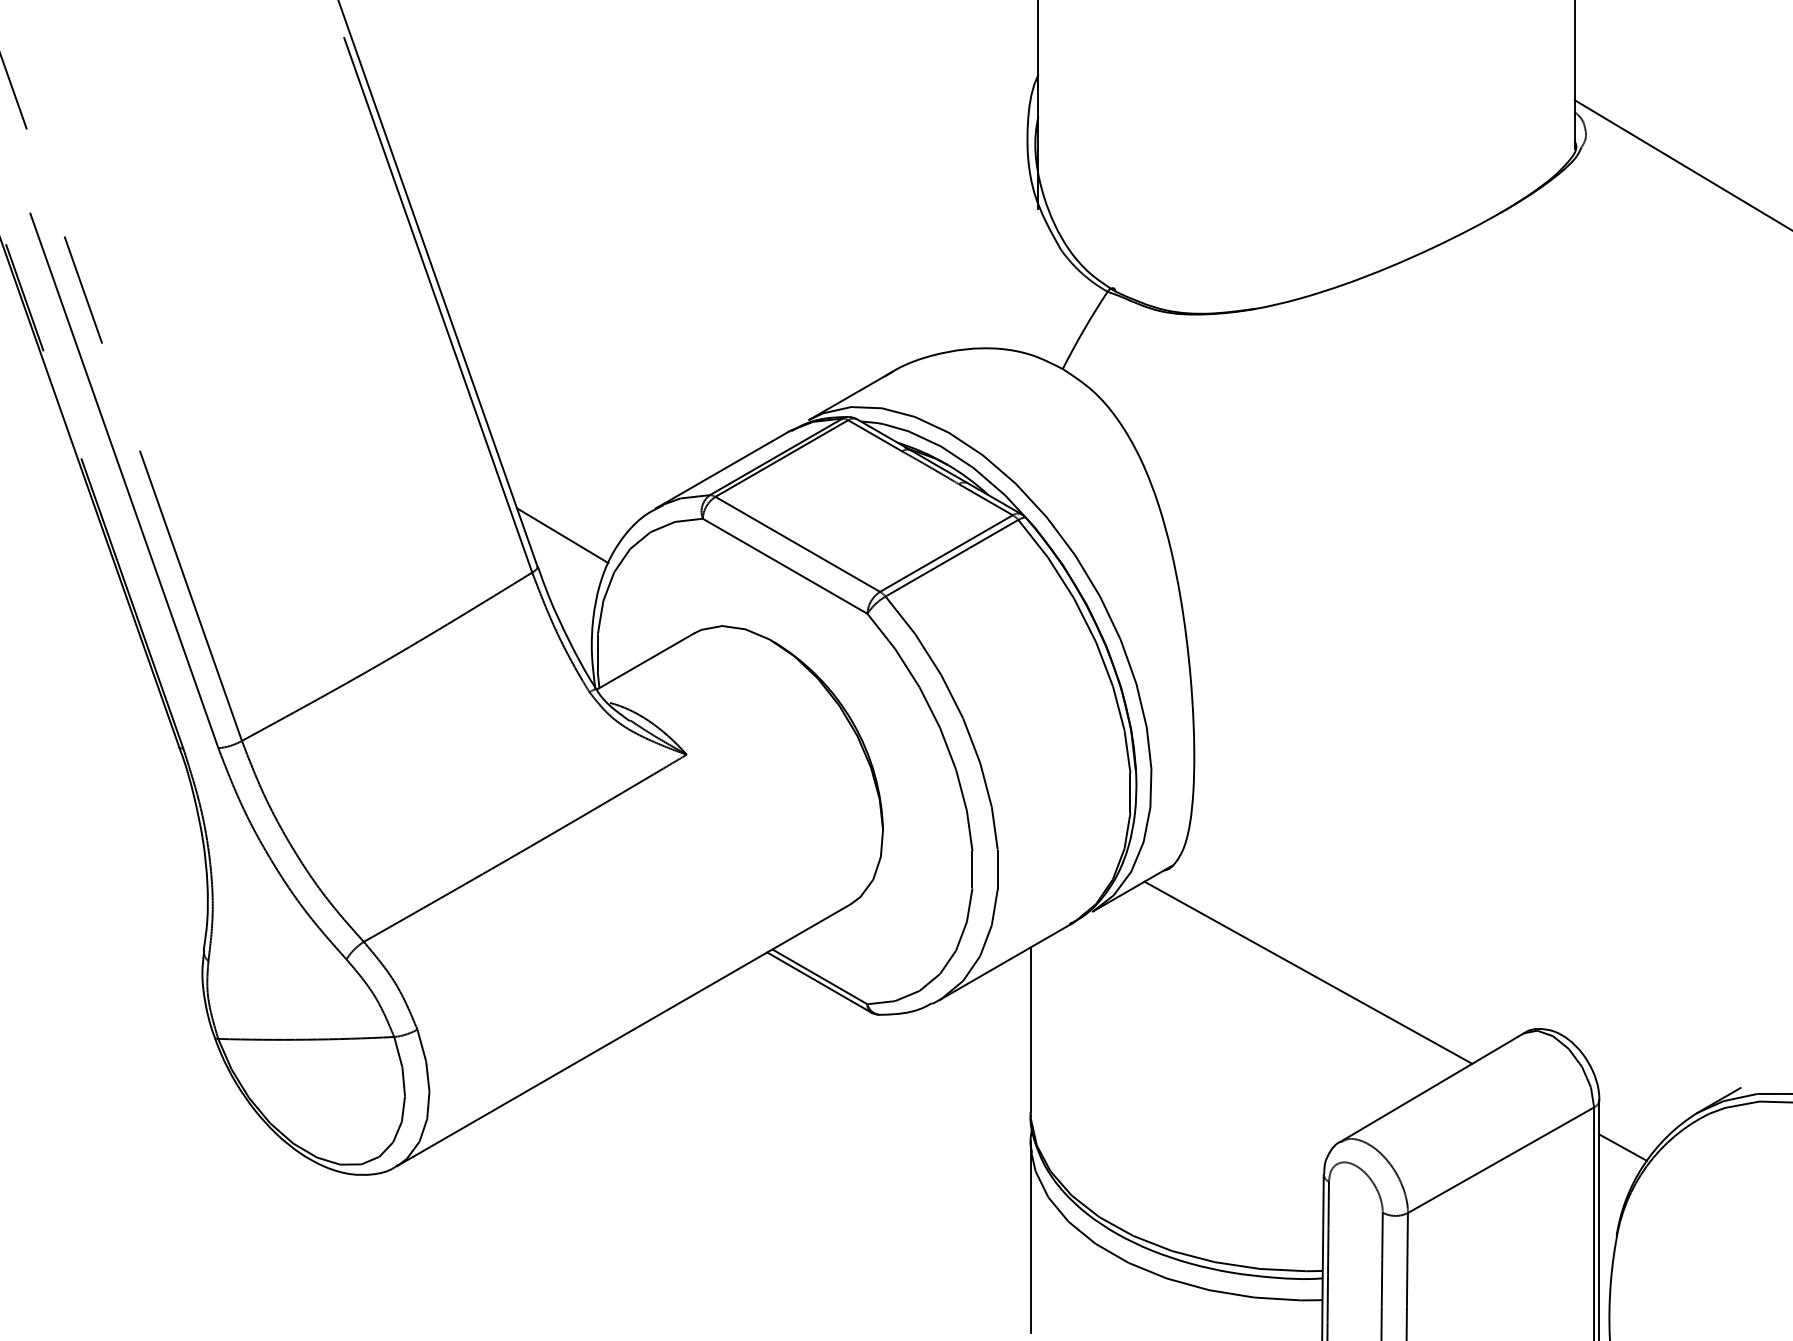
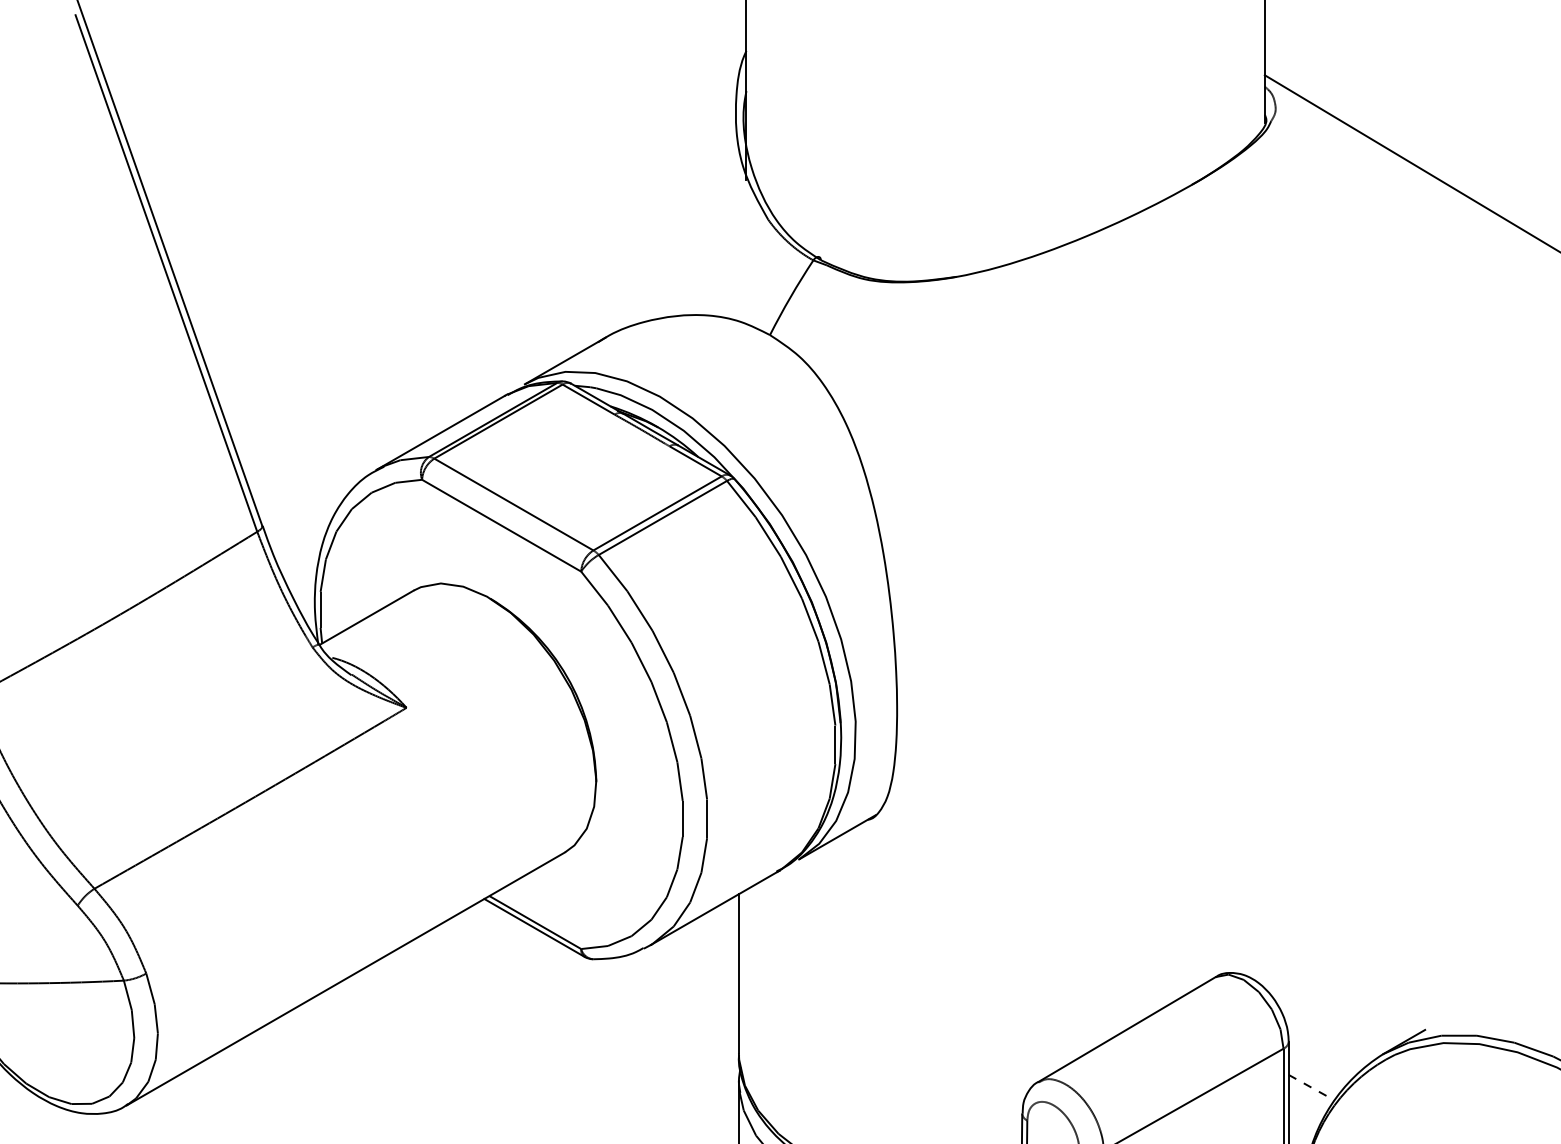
line: (562, 535) -> (286, 495), removed
line: (1308, 972) -> (1007, 918), removed
line: (1623, 1147) -> (1311, 1087), solid -> dashed

